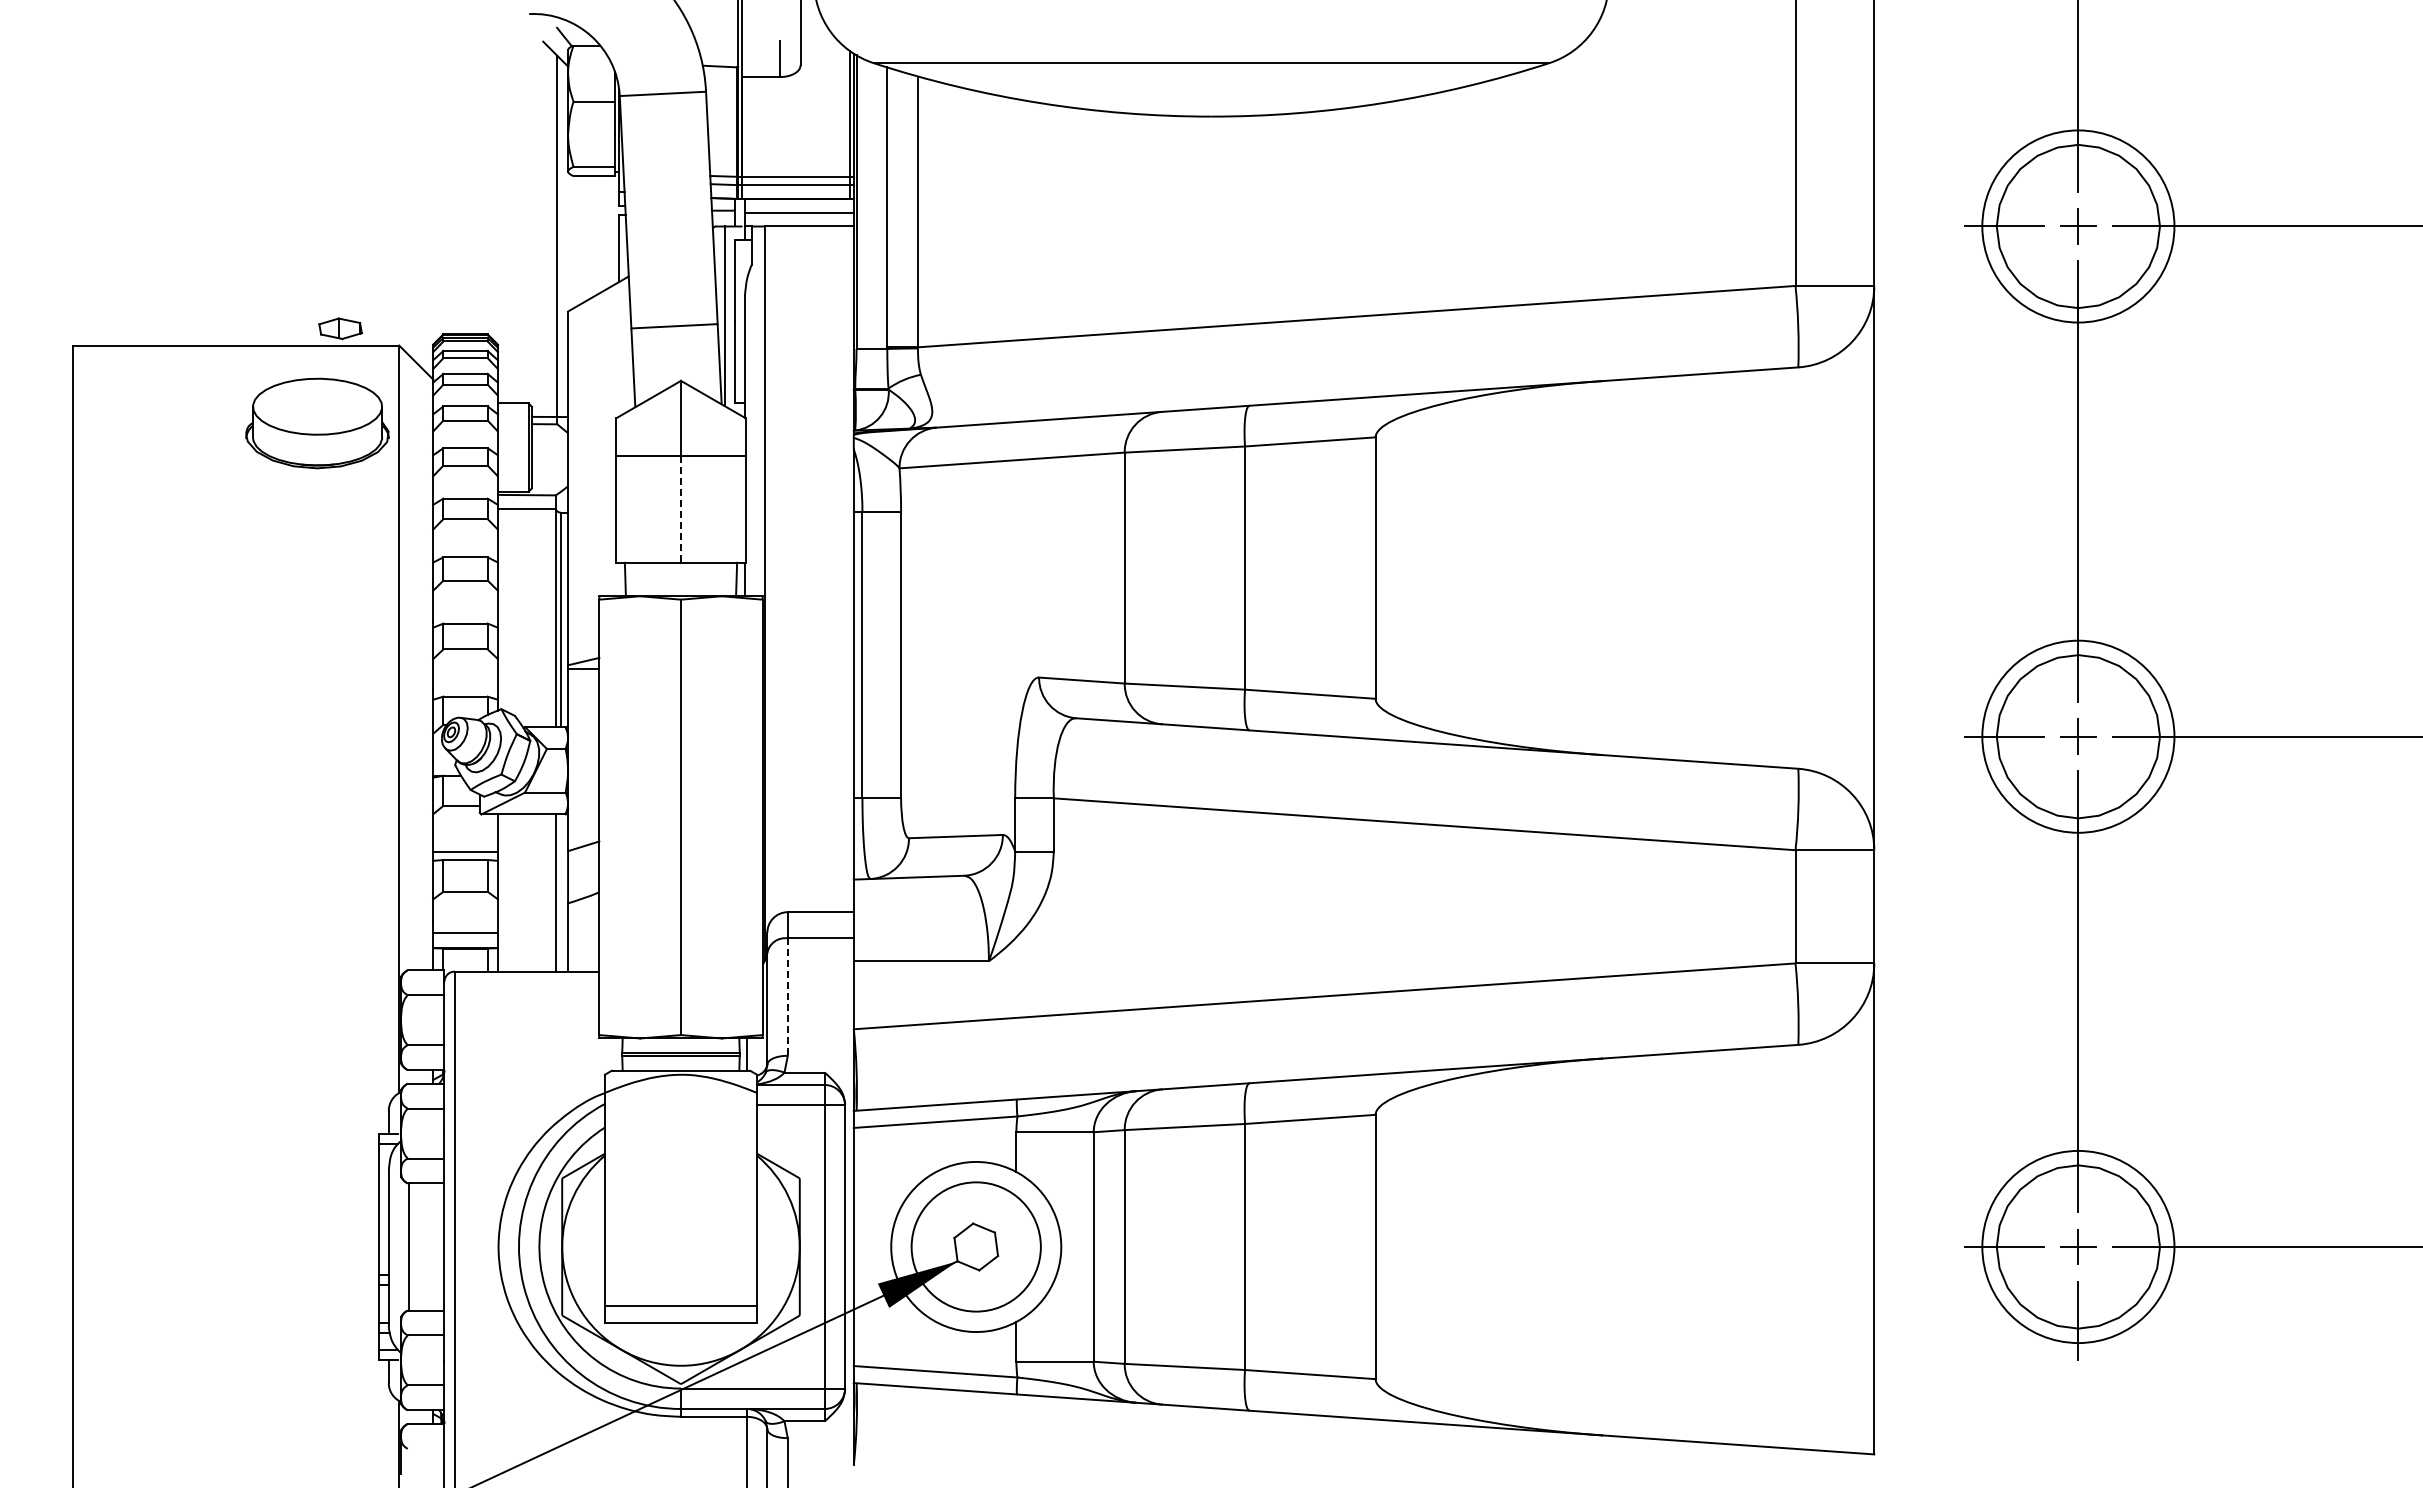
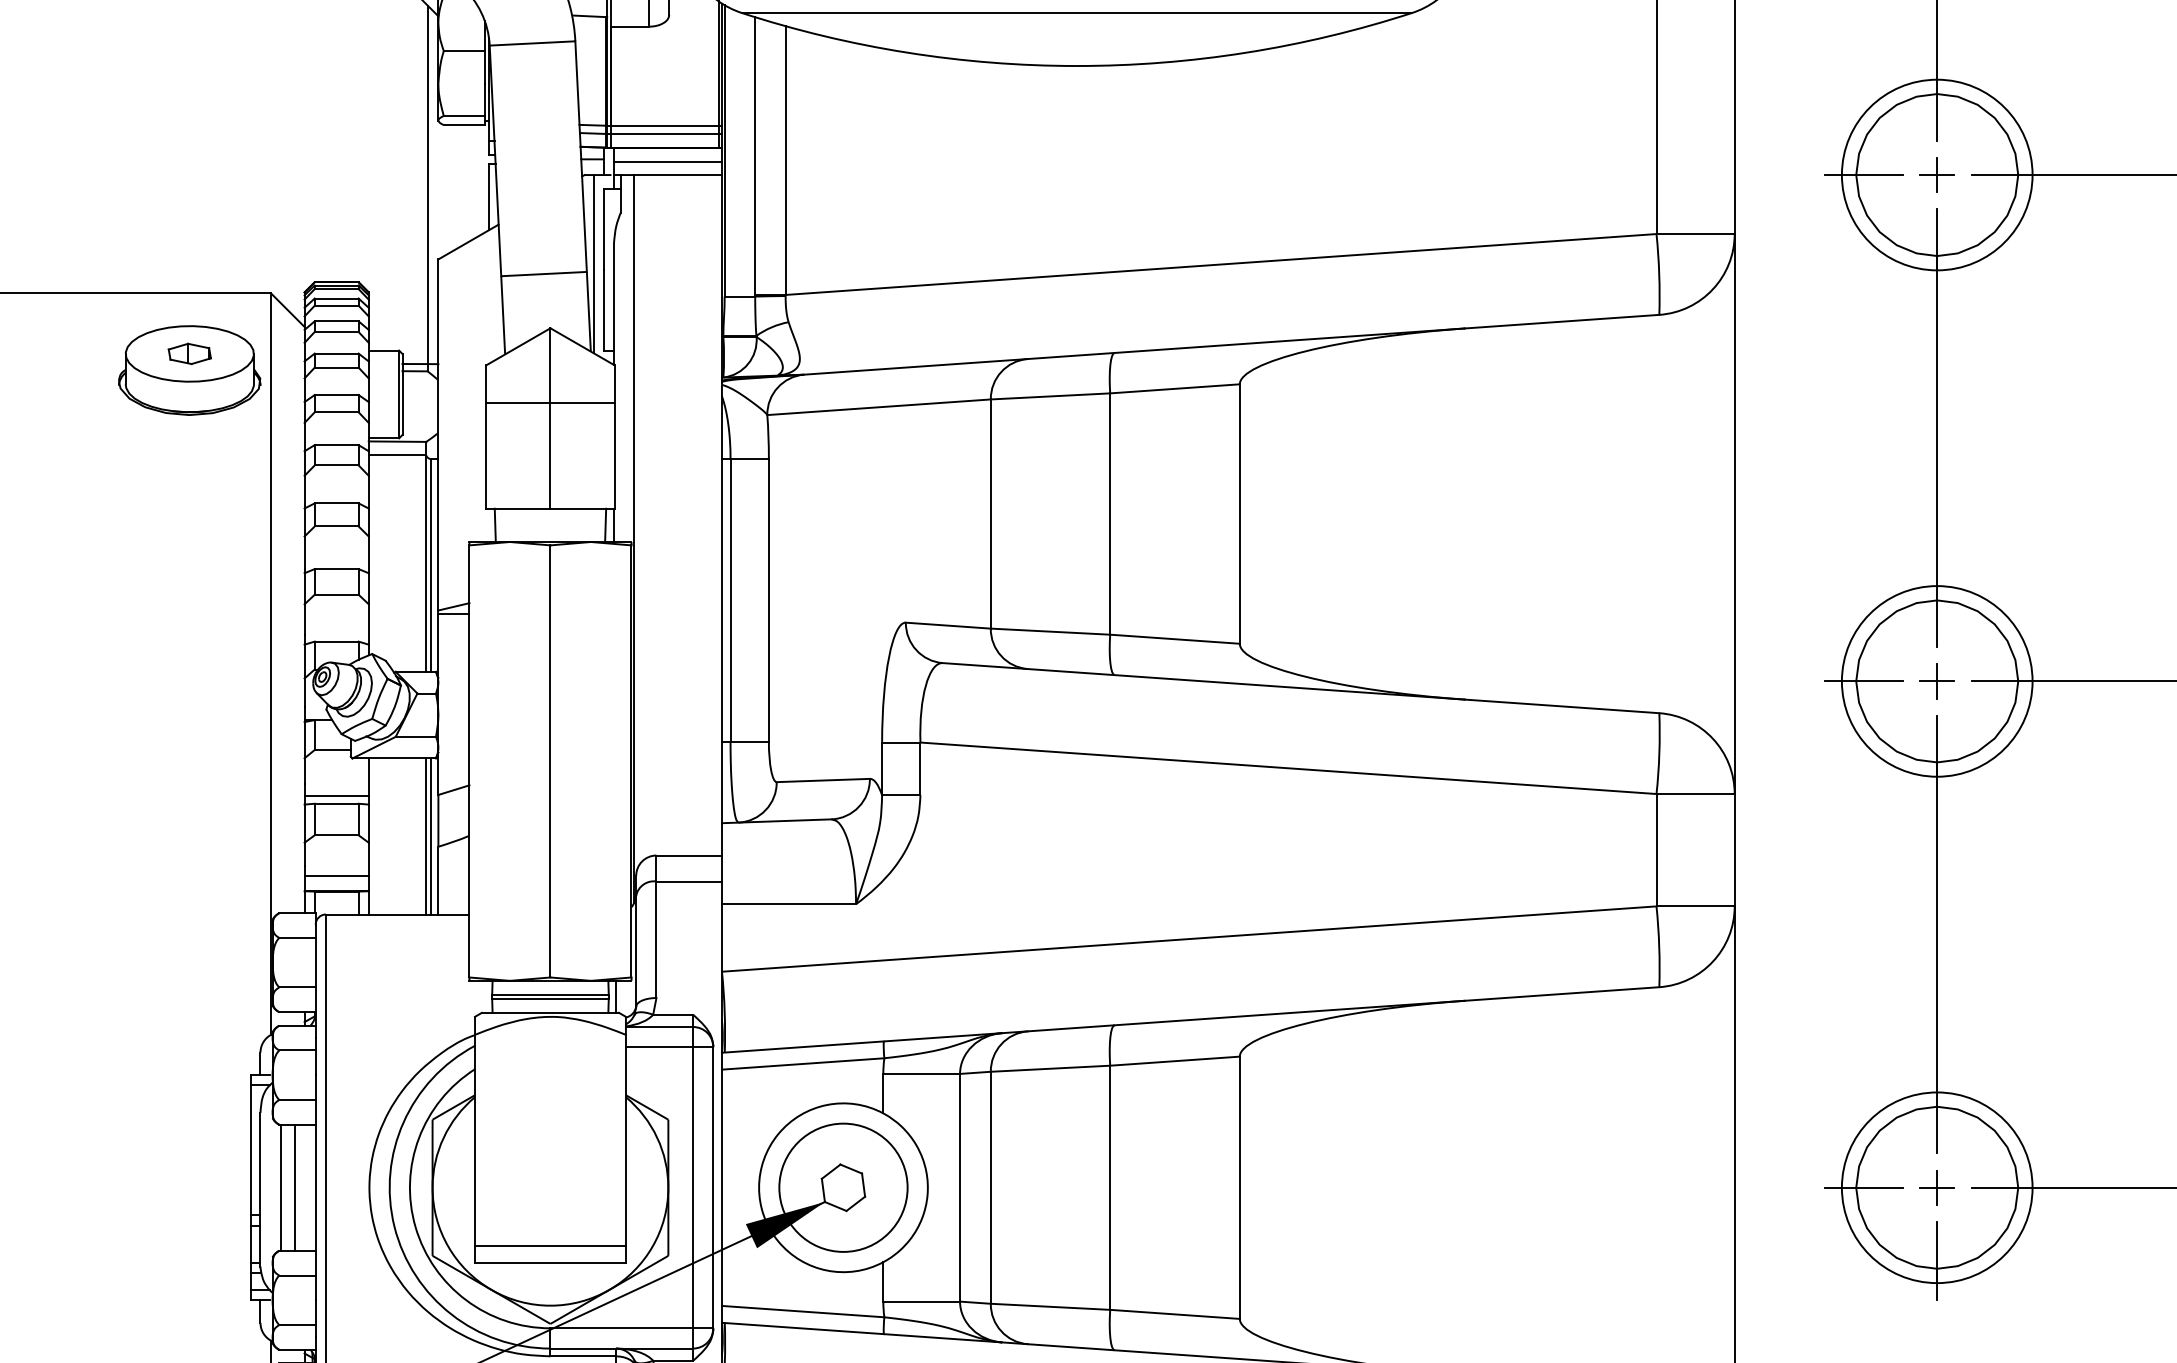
part: (340, 328) -> (189, 353), moved
line: (681, 509) -> (550, 455), dashed -> solid
line: (560, 892) -> (430, 835), added
line: (787, 997) -> (656, 940), dashed -> solid
line: (424, 1246) -> (295, 1187), added

